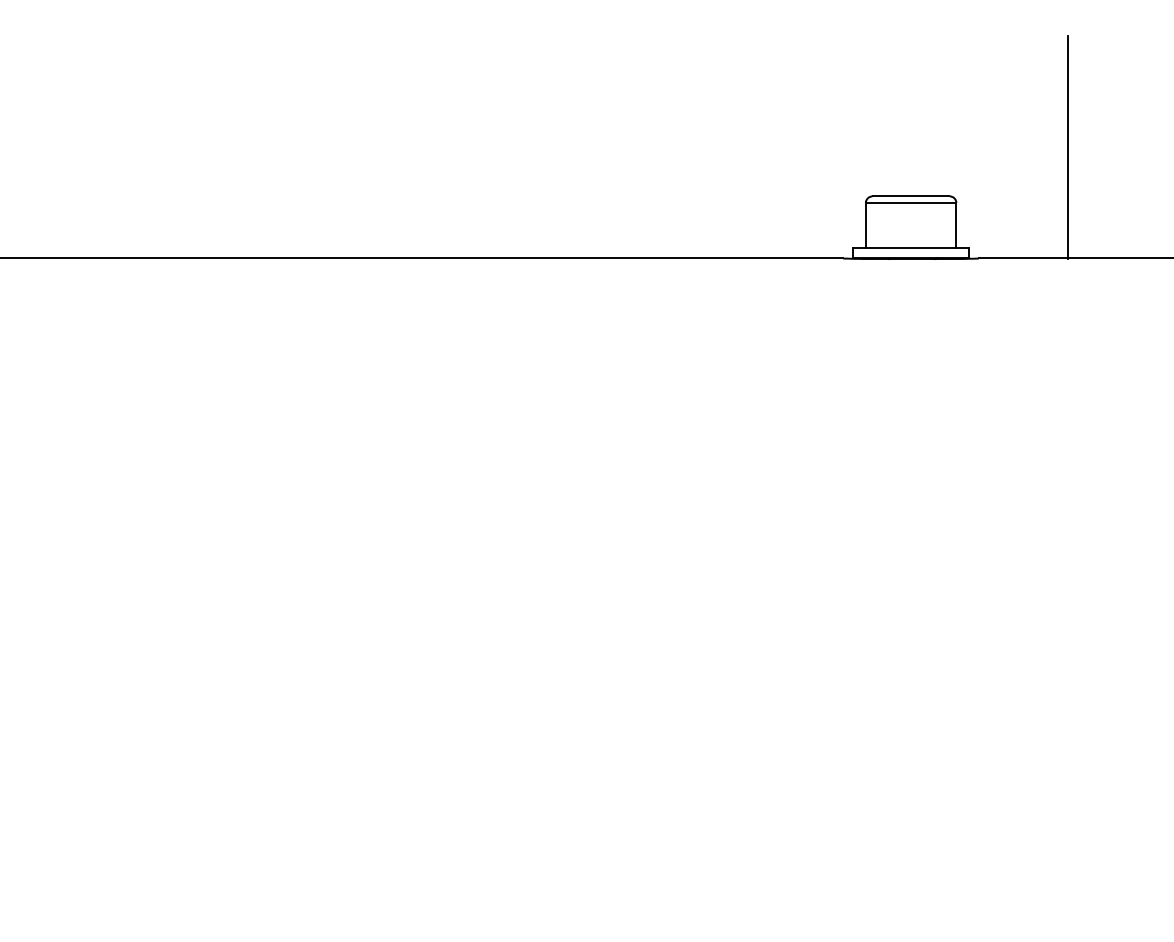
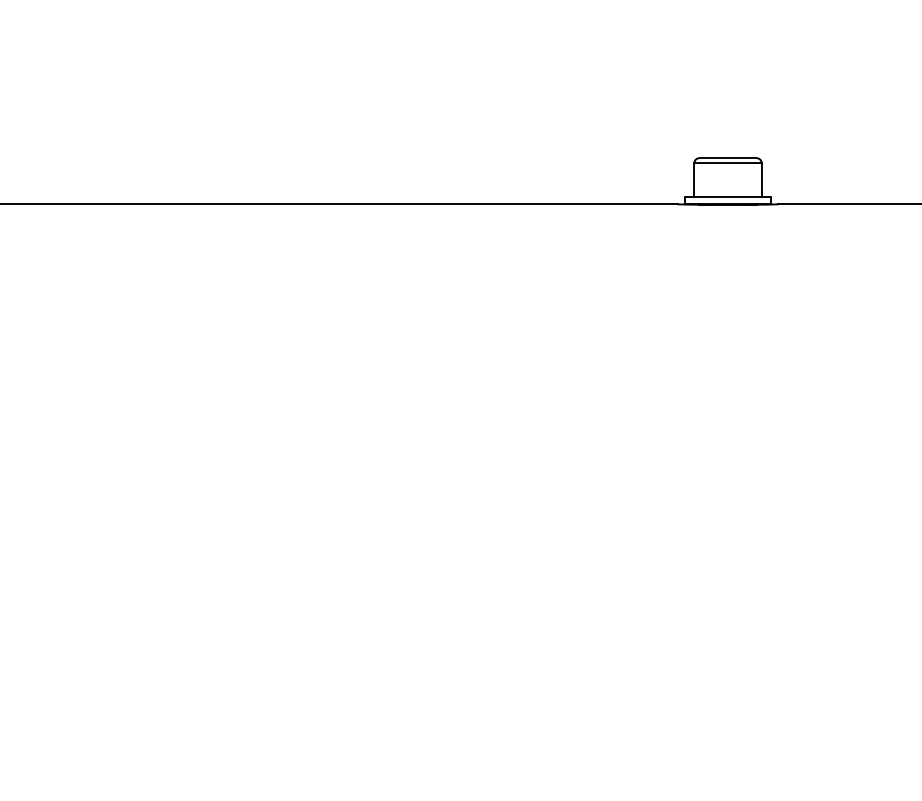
line: (1067, 146) -> (844, 121), removed

